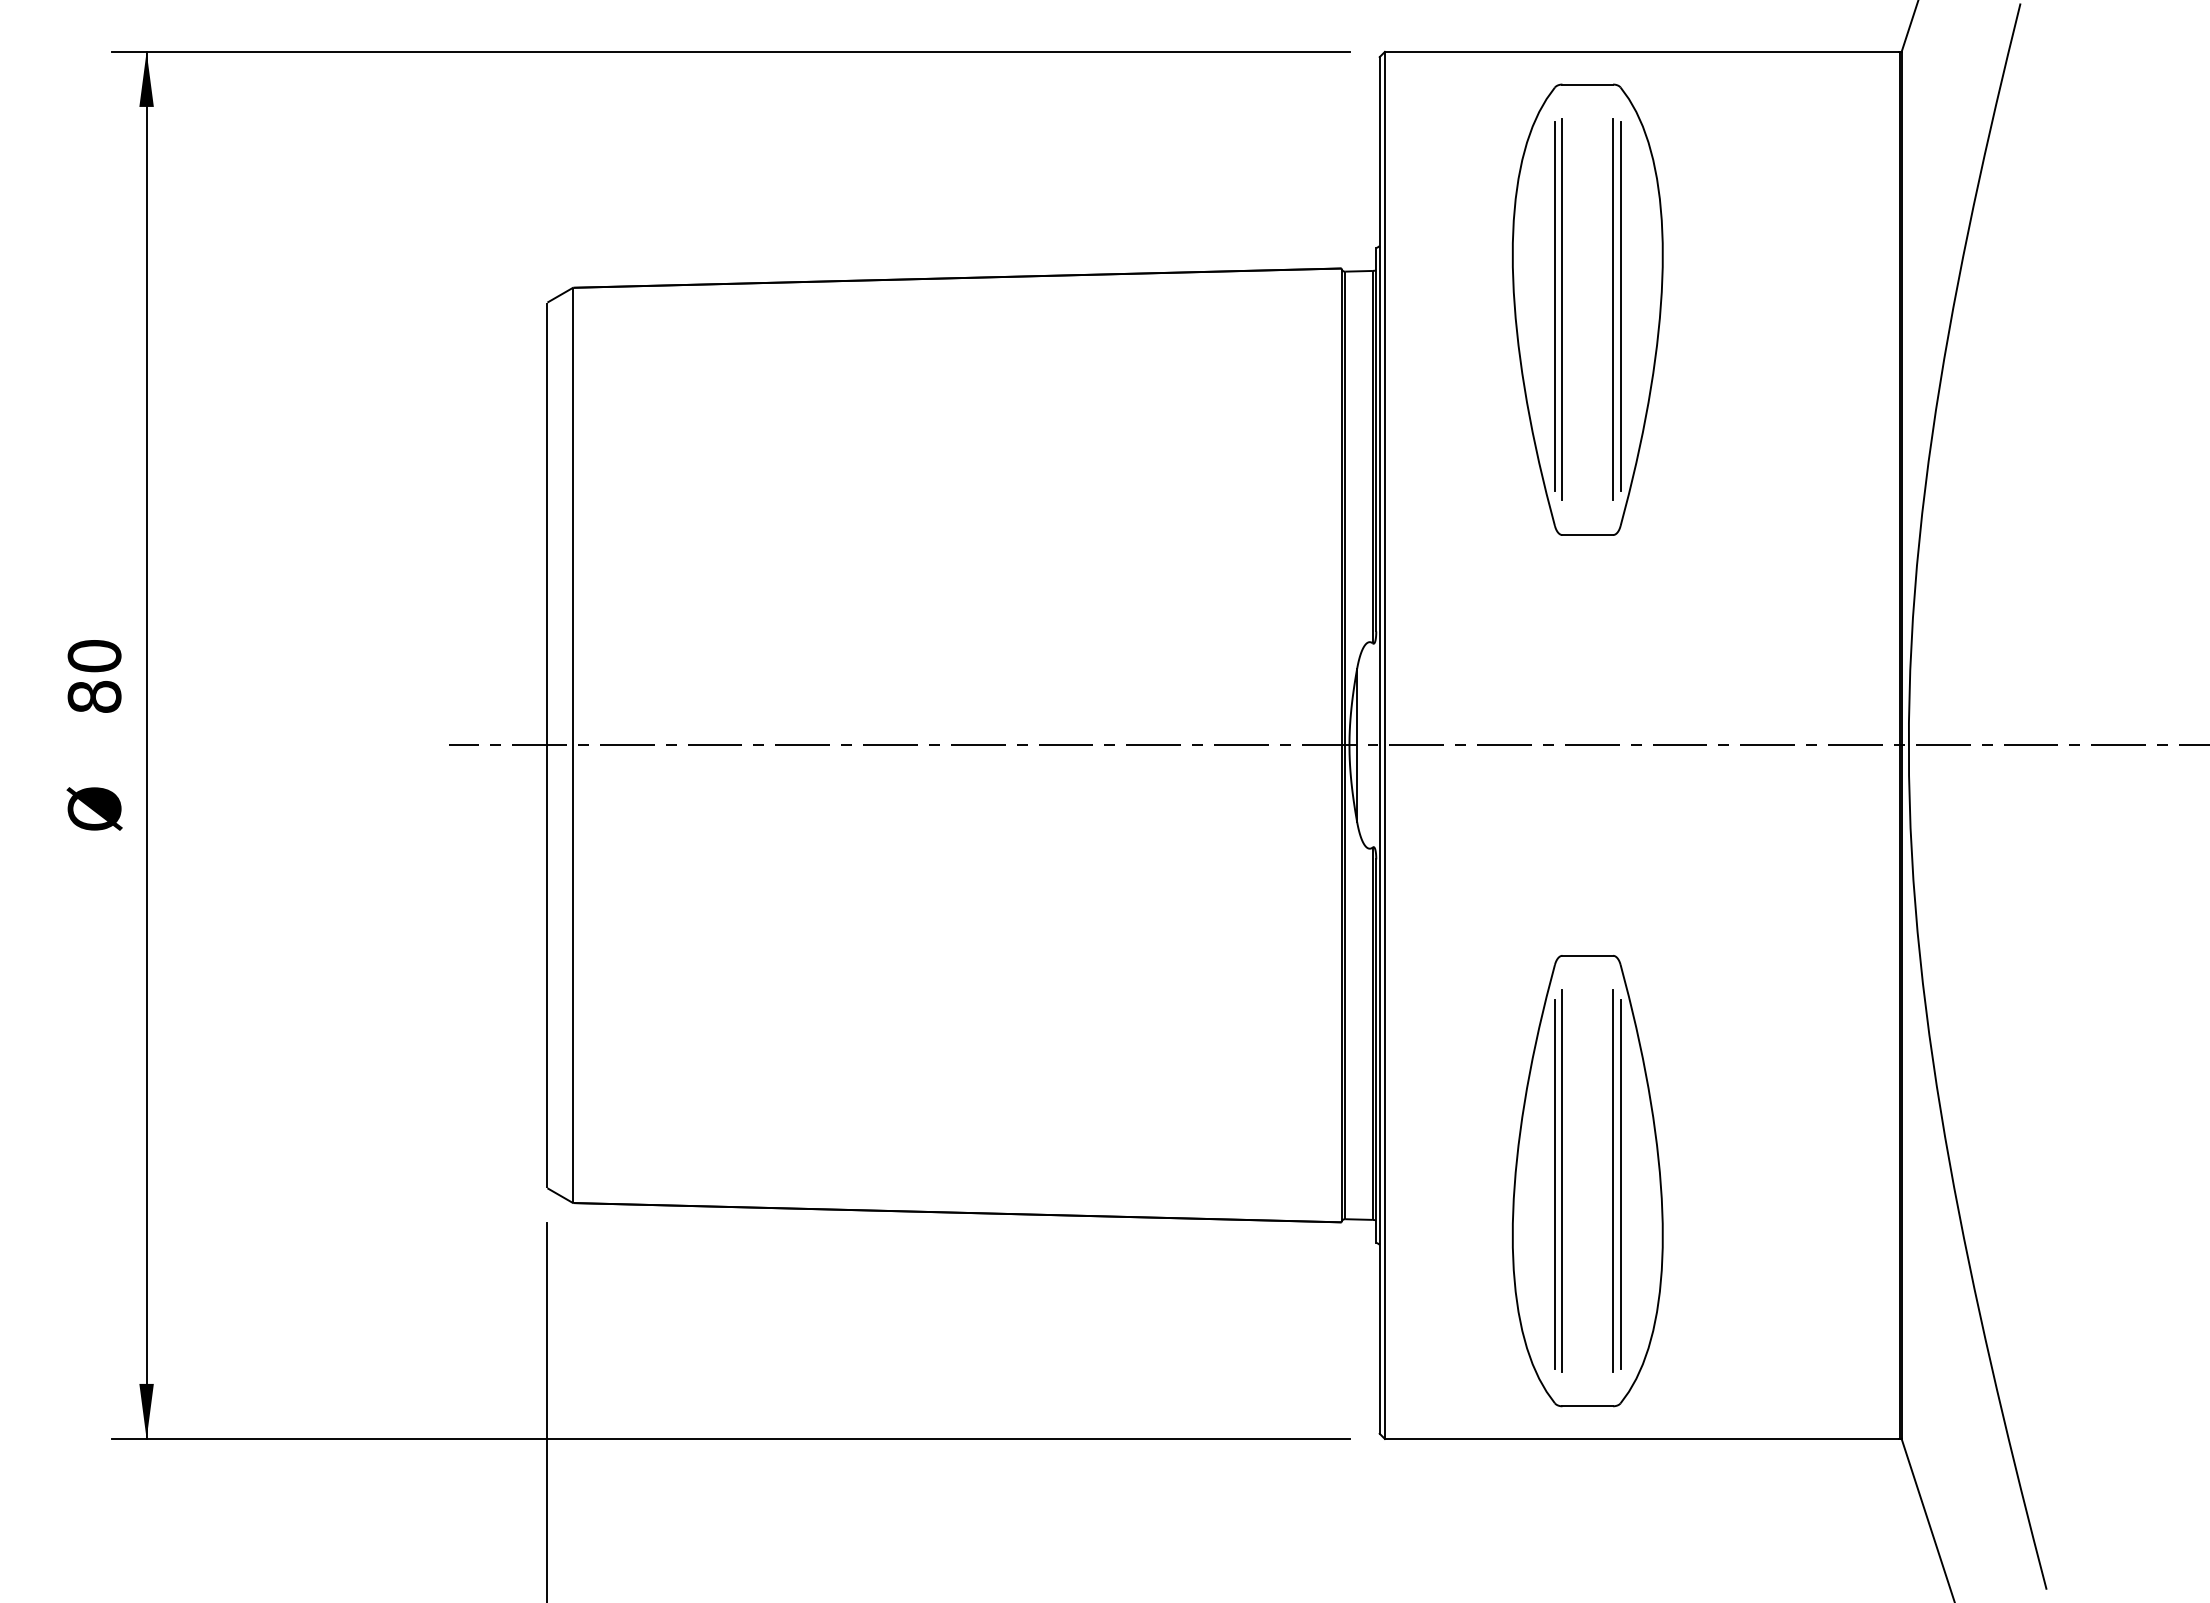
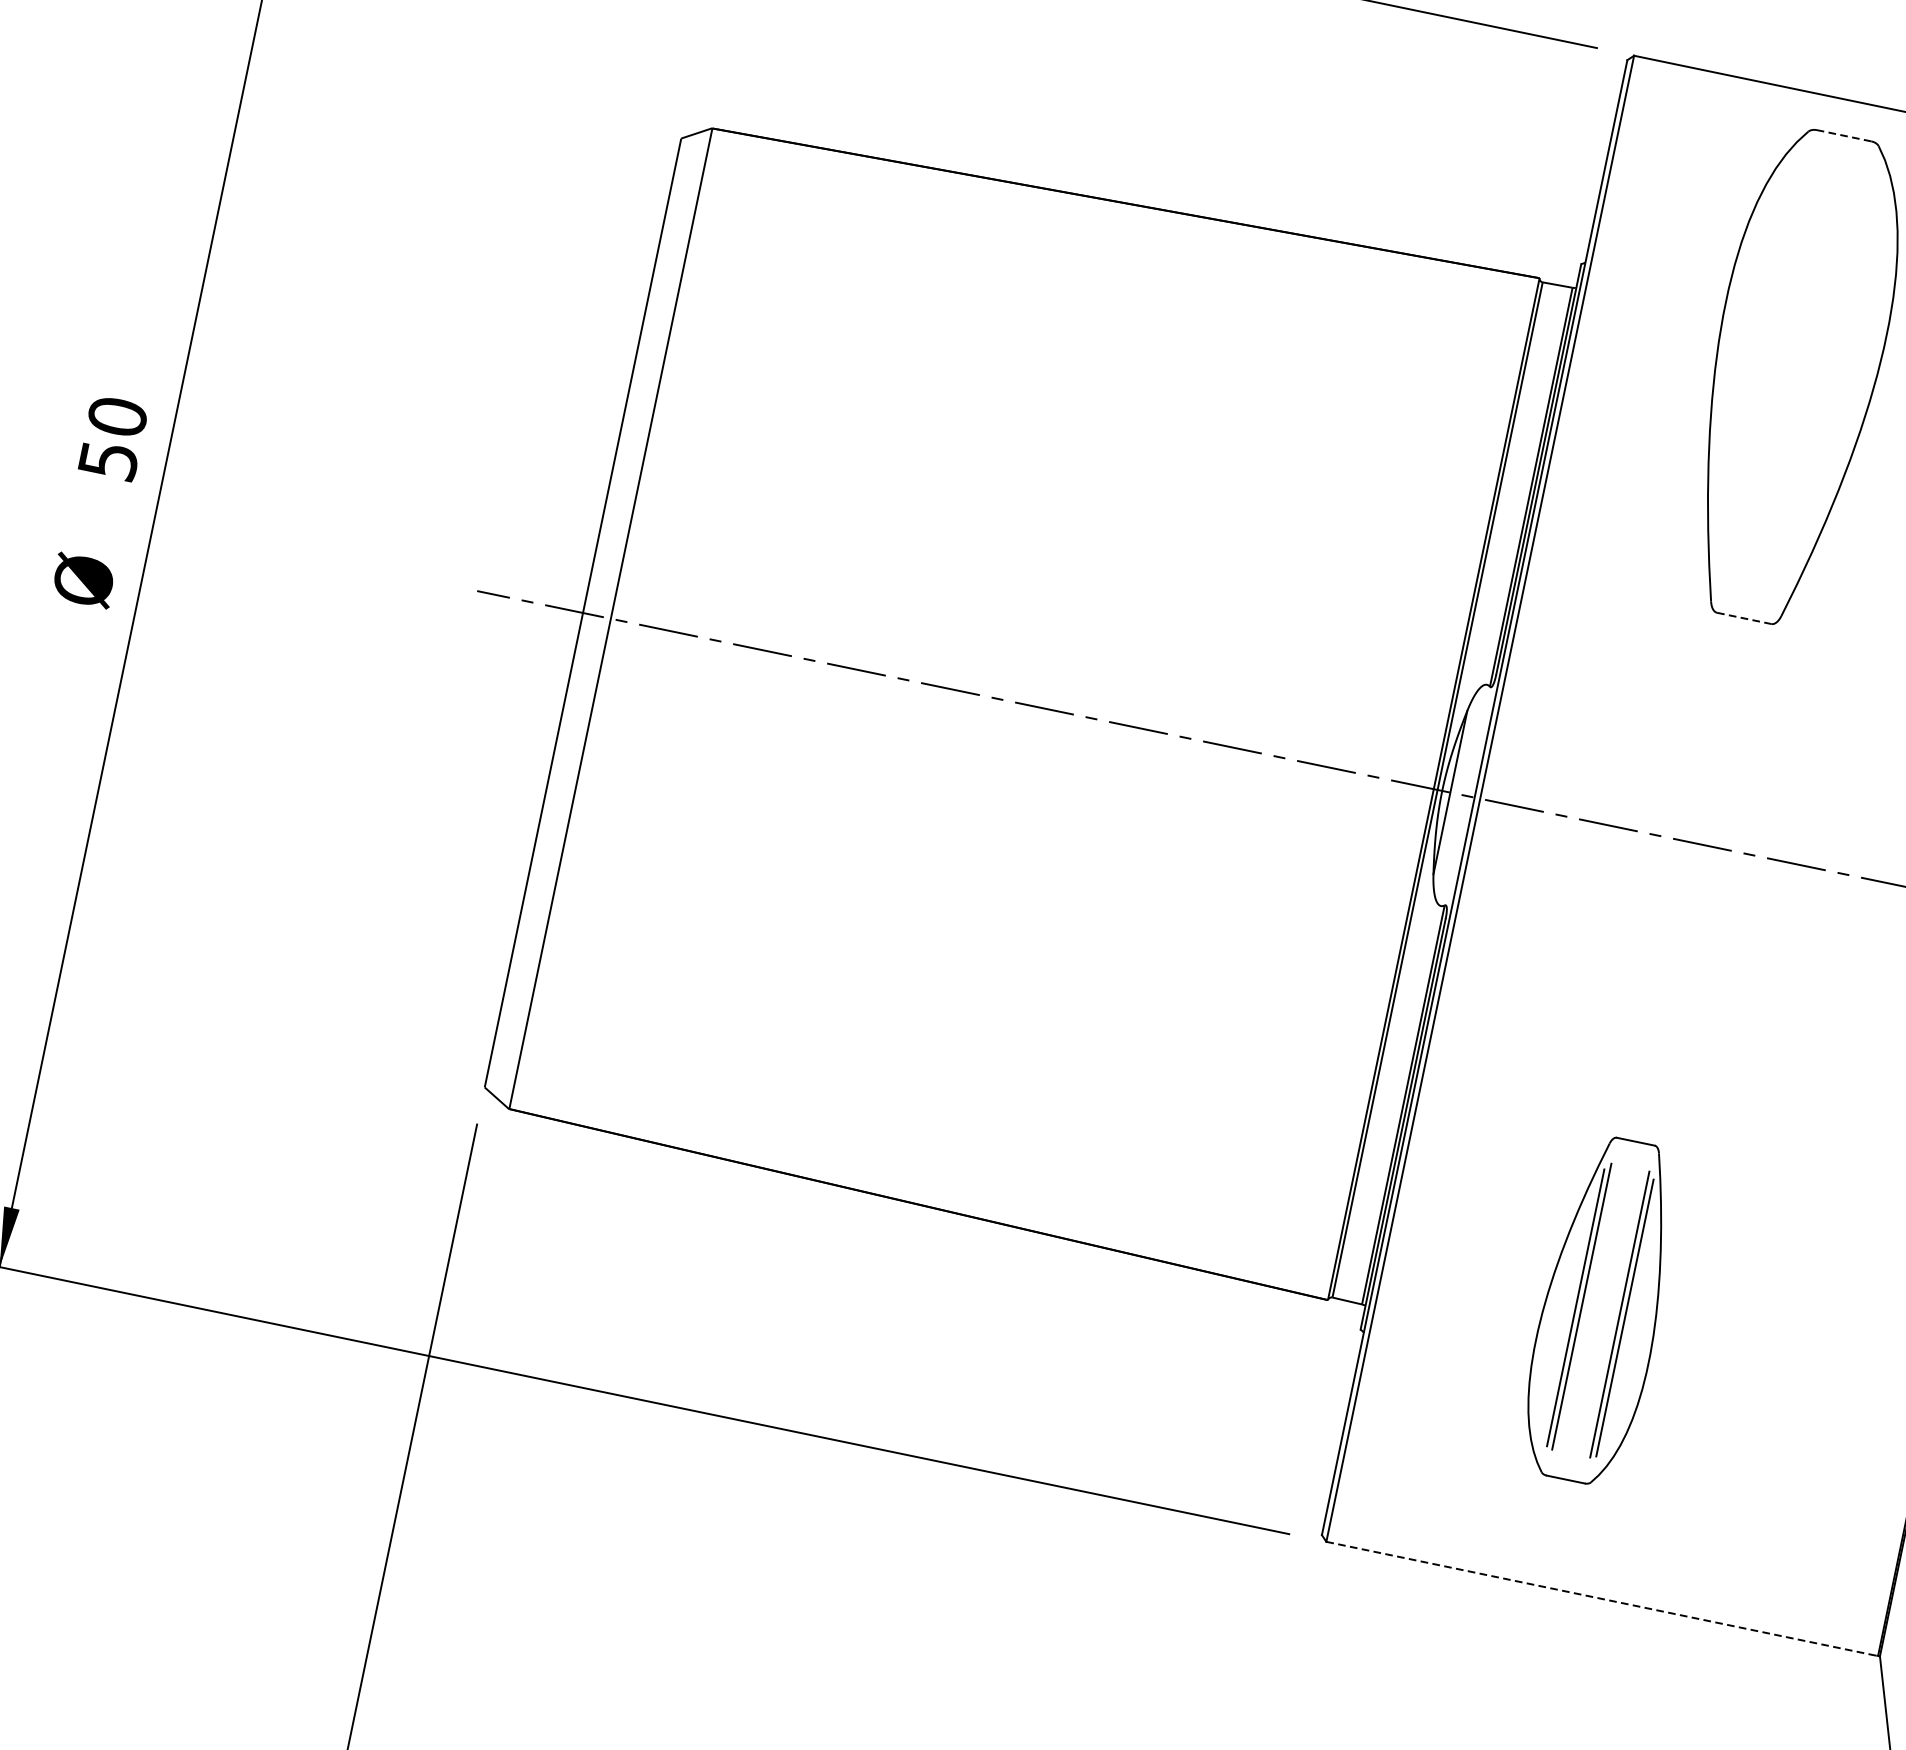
line: (1587, 84) -> (1843, 135), solid -> dashed
line: (1554, 306) -> (1759, 366), removed
line: (1620, 306) -> (1830, 380), removed
line: (1562, 309) -> (1767, 371), removed
line: (1613, 309) -> (1821, 382), removed
line: (1588, 535) -> (1744, 619), solid -> dashed
text: (94, 696) -> (108, 460), 80 -> 50
part: (1587, 1181) -> (1600, 1310), size x0.7
line: (1642, 1438) -> (1602, 1598), solid -> dashed

